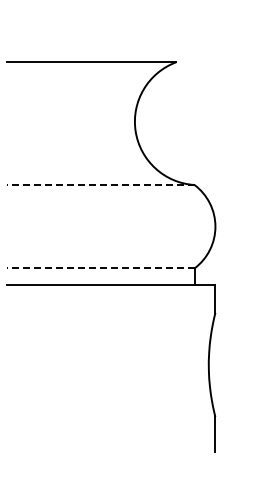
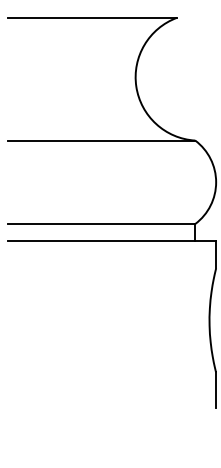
line: (100, 185) -> (101, 141), dashed -> solid
line: (100, 268) -> (101, 224), dashed -> solid

